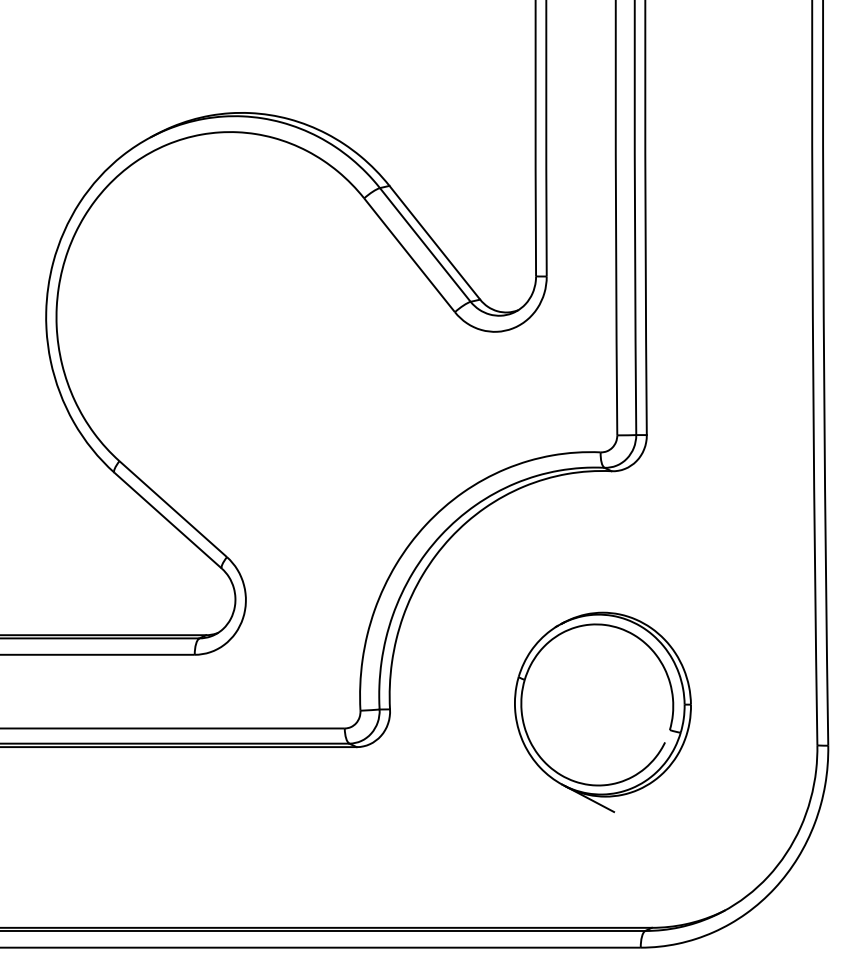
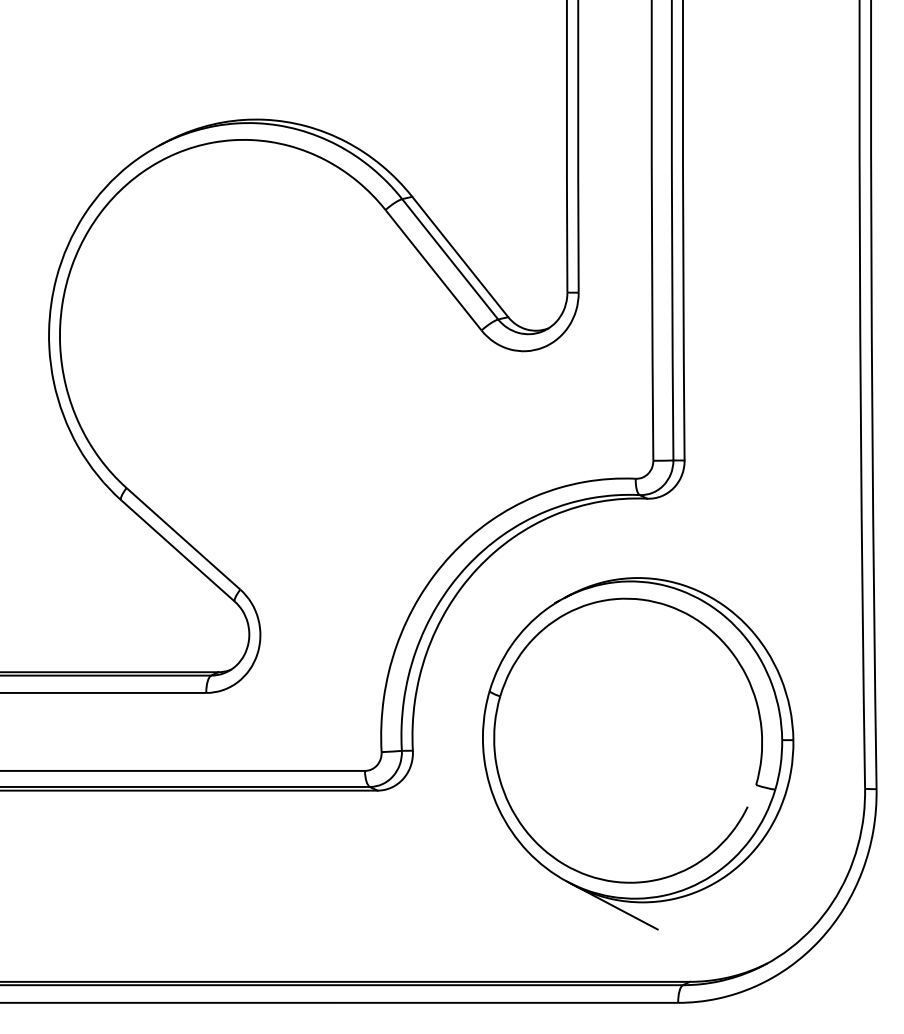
part: (602, 712) -> (637, 754), size x1.67

